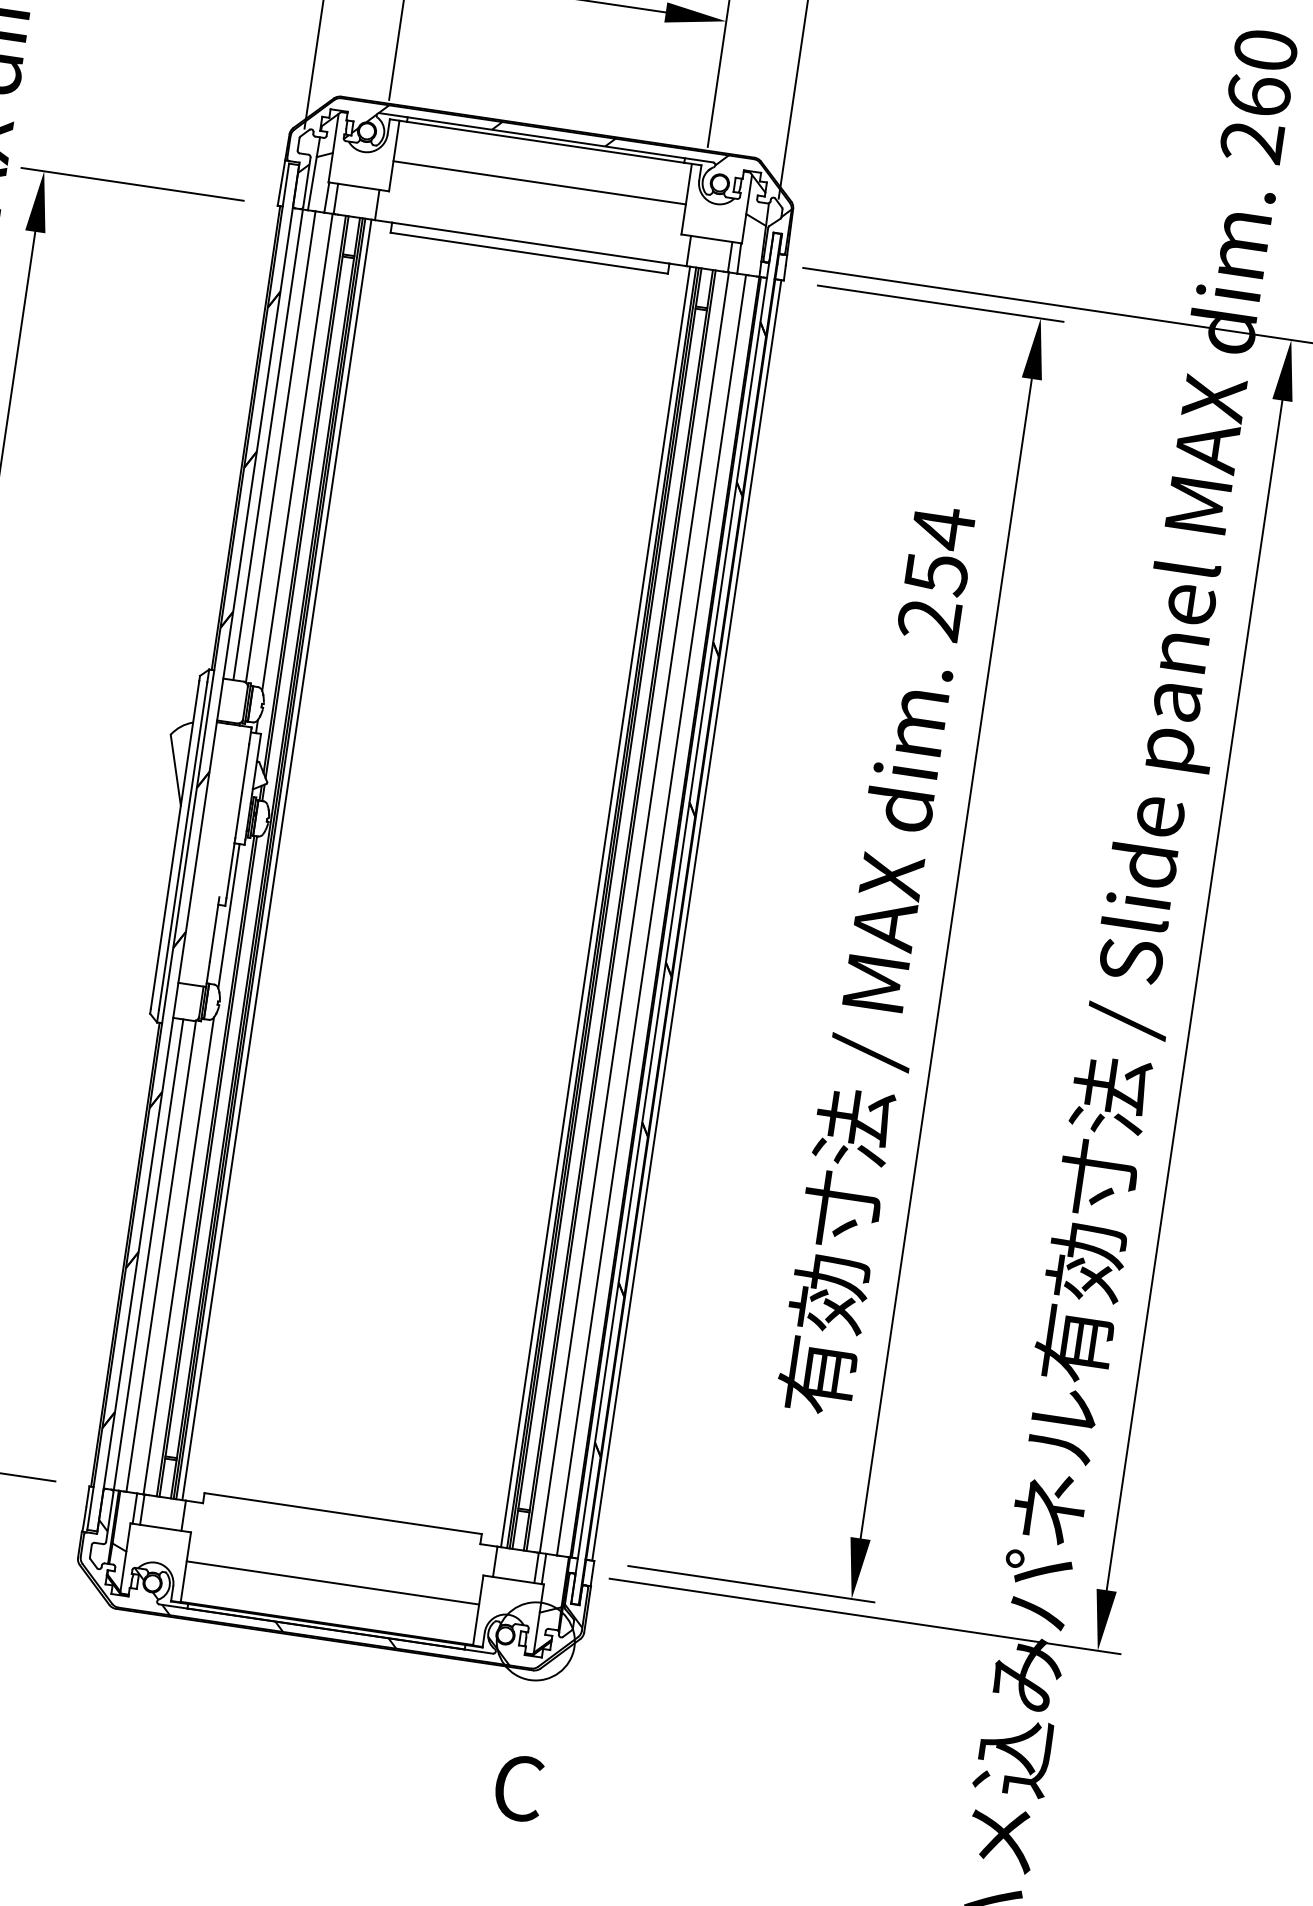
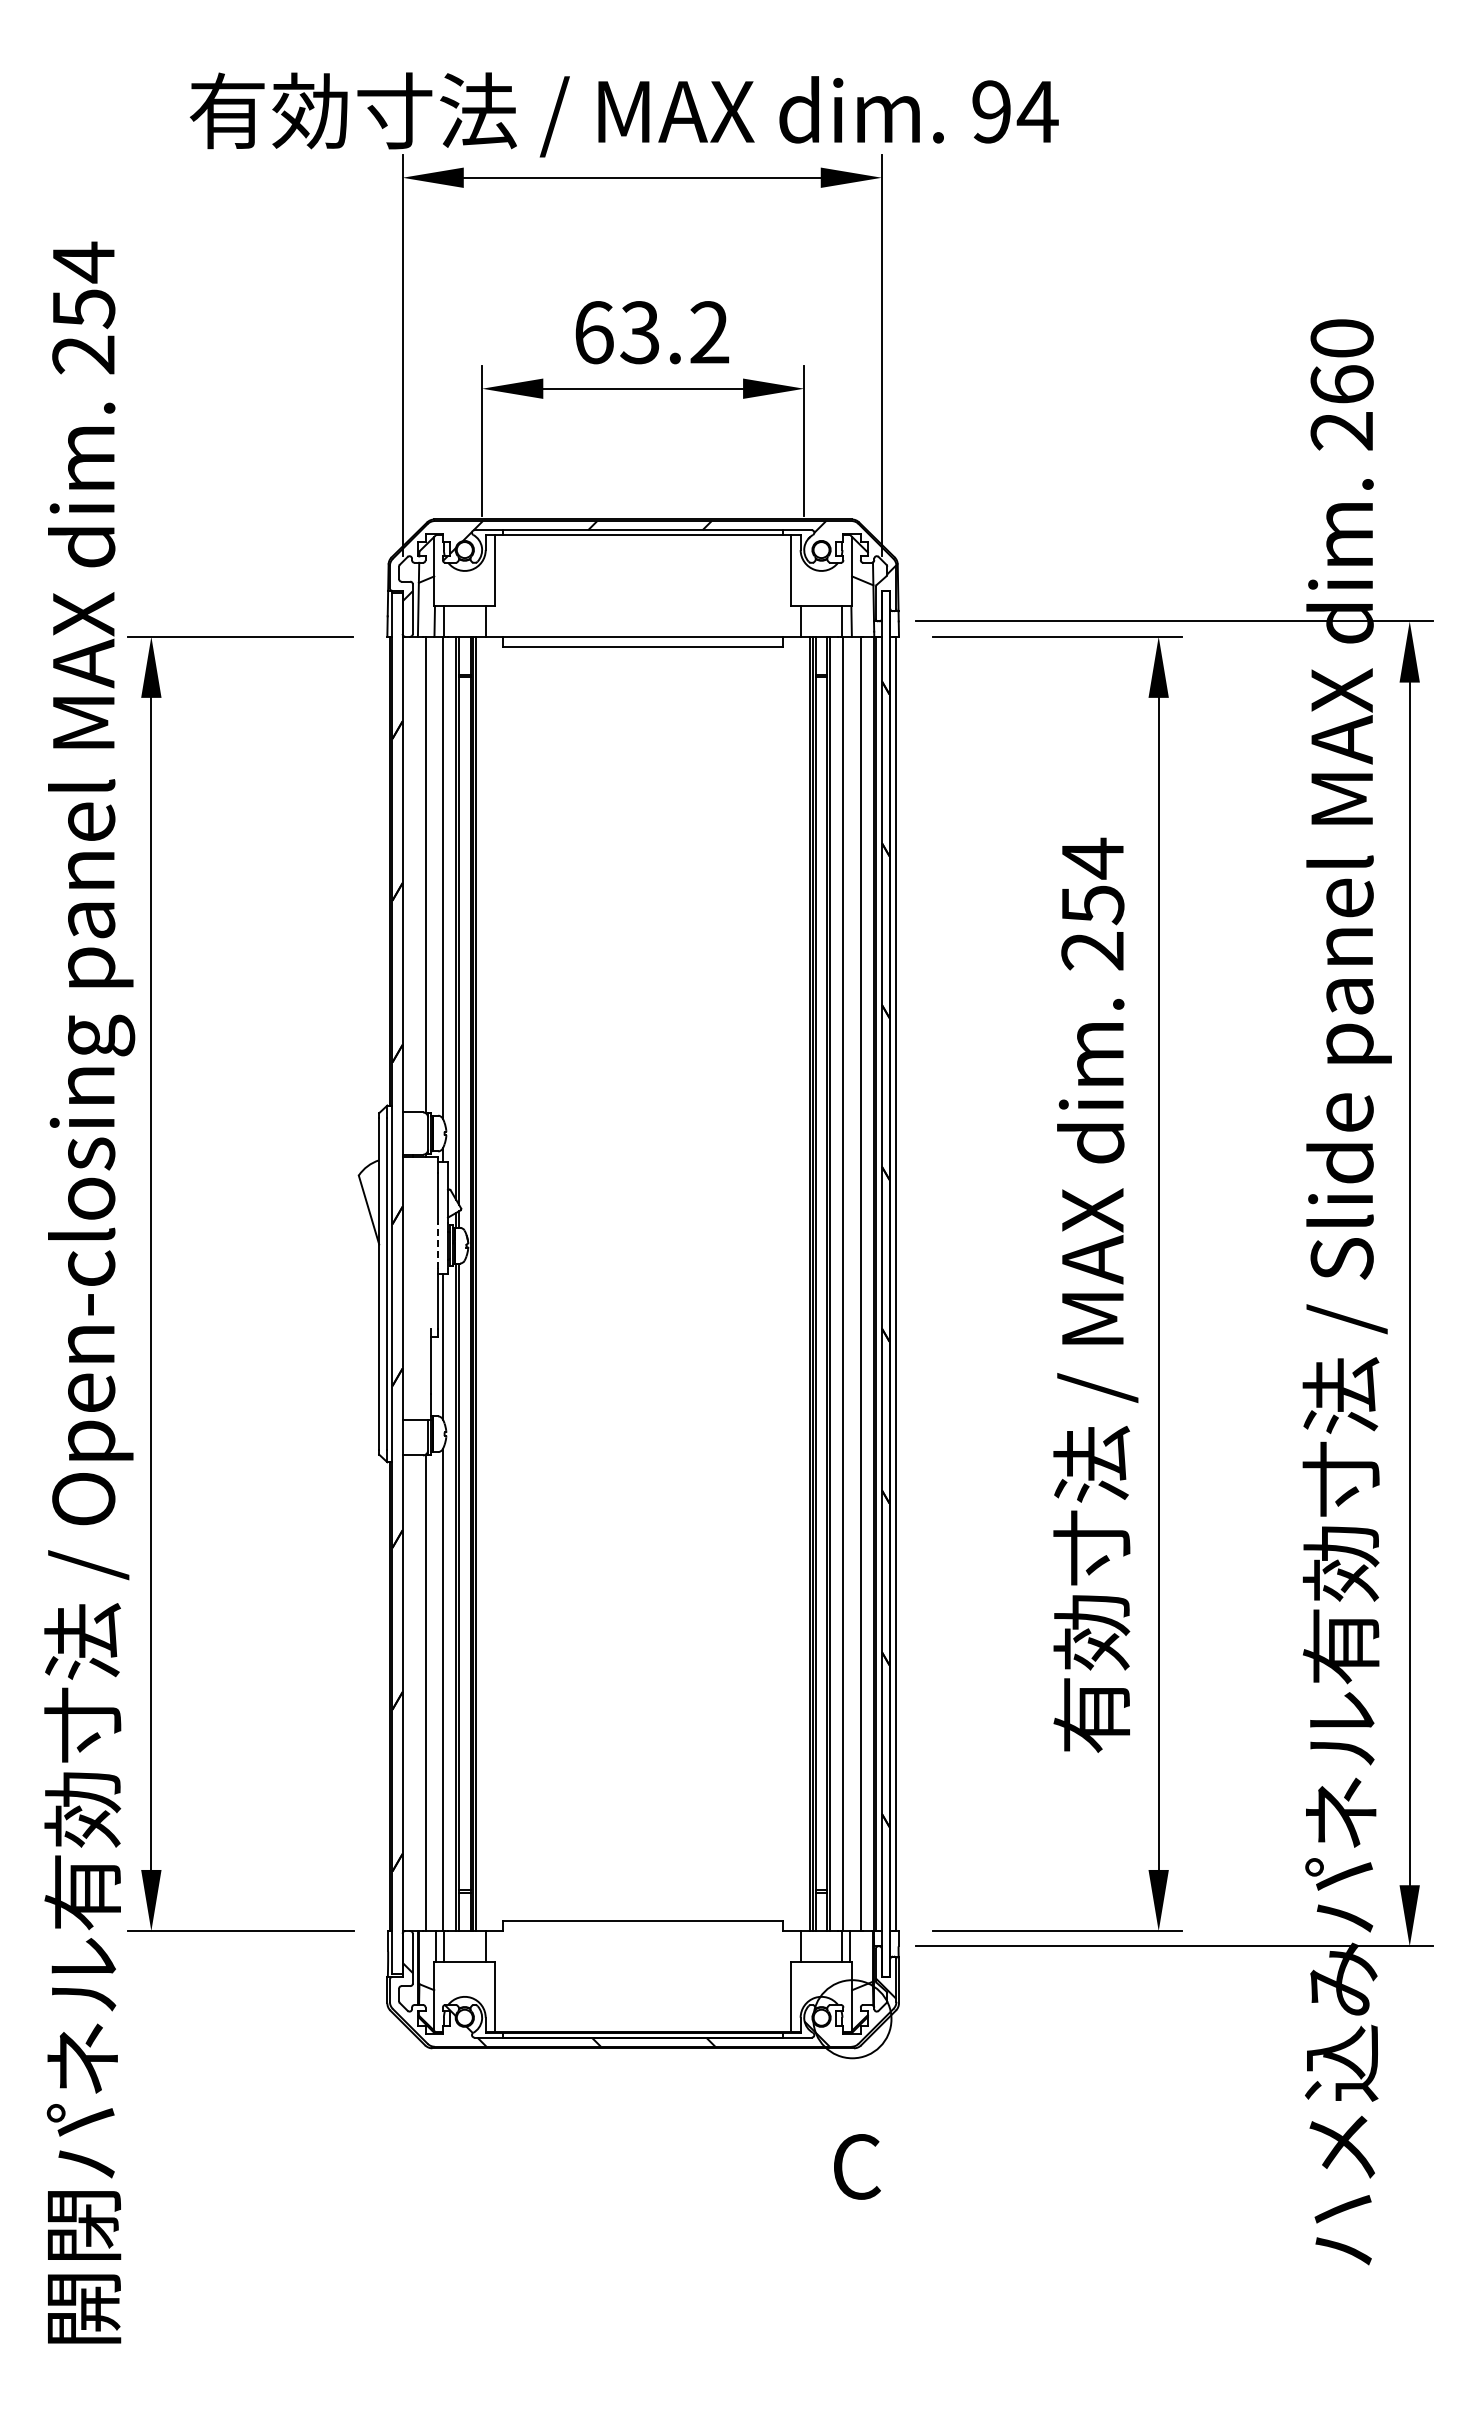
line: (539, 182) -> (642, 575), removed
line: (267, 444) -> (412, 874), removed
line: (238, 815) -> (437, 1245), solid -> dashed
line: (277, 859) -> (482, 1283), removed
line: (595, 906) -> (804, 1283), removed
line: (148, 1254) -> (412, 1693), removed
line: (332, 1583) -> (642, 1991), removed

